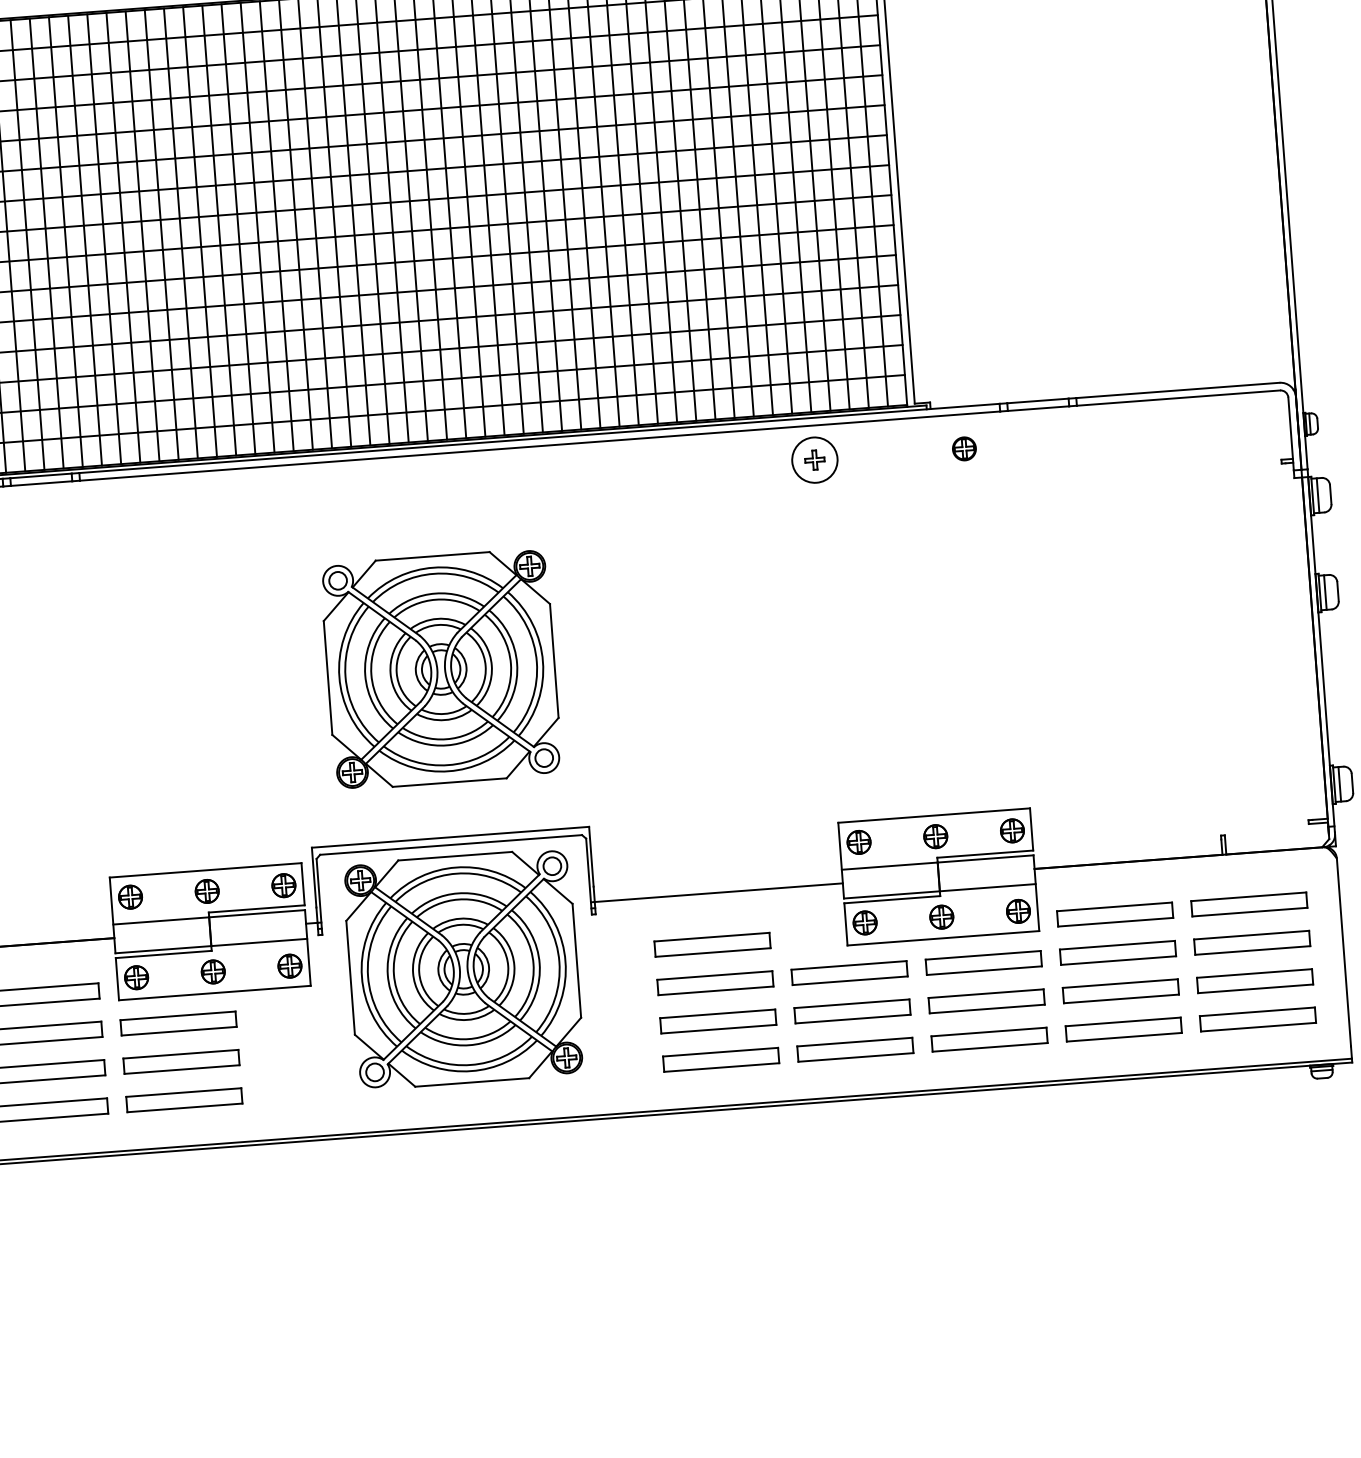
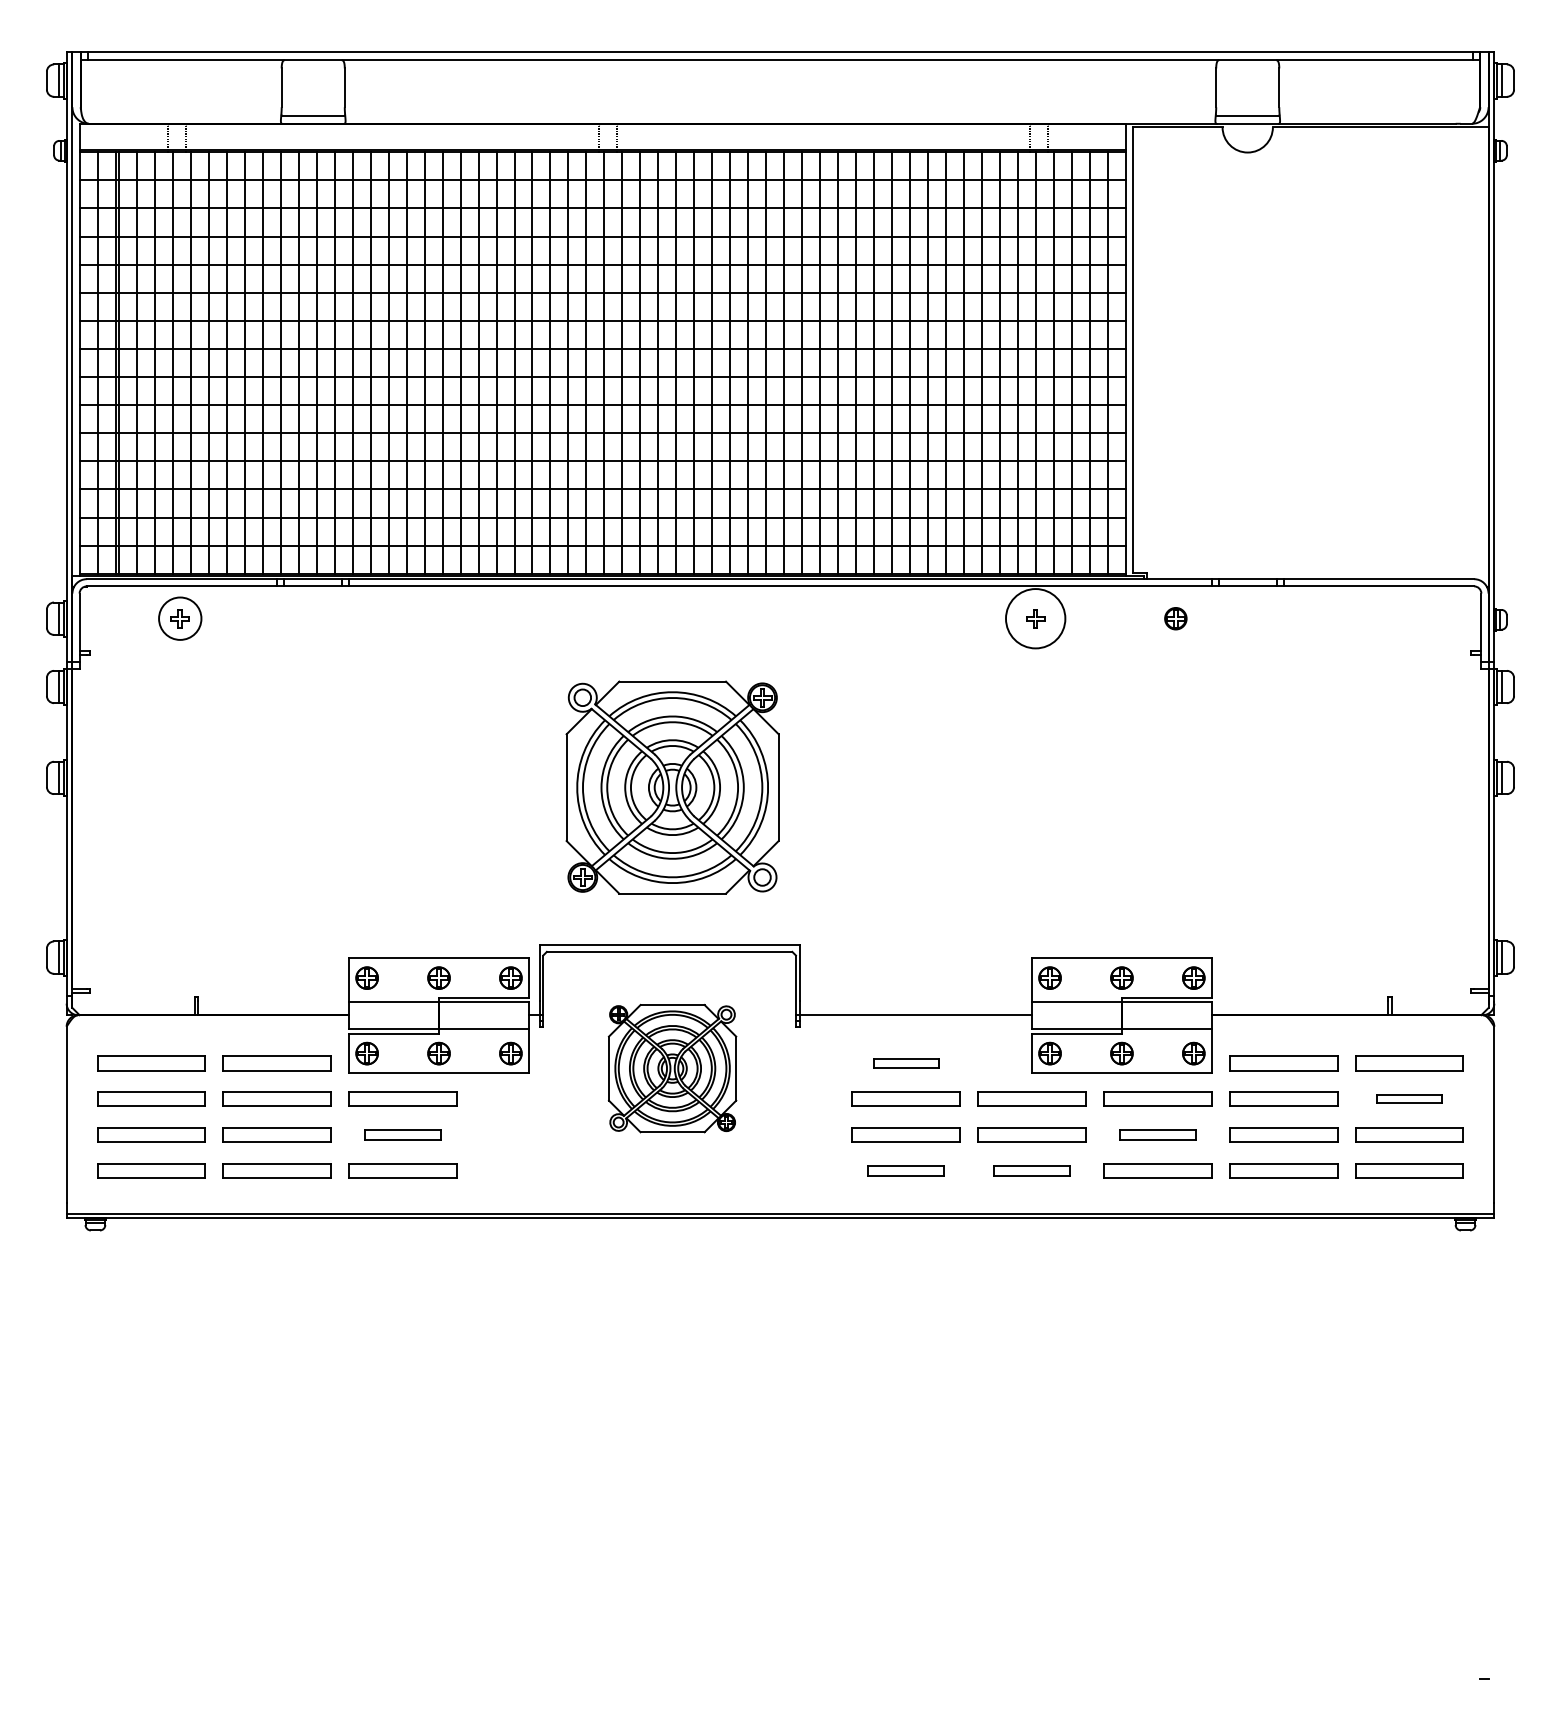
circle: (814, 459) -> (1035, 618), size x1.4
part: (1252, 941) -> (1409, 1098), size x0.6
part: (711, 945) -> (905, 1063), size x0.6
part: (463, 969) -> (672, 1068), size x0.6
part: (986, 1000) -> (1157, 1134), size x0.7
part: (854, 1049) -> (1031, 1170), size x0.7
part: (720, 1059) -> (905, 1170), size x0.7
part: (180, 1061) -> (402, 1134), size x0.7

